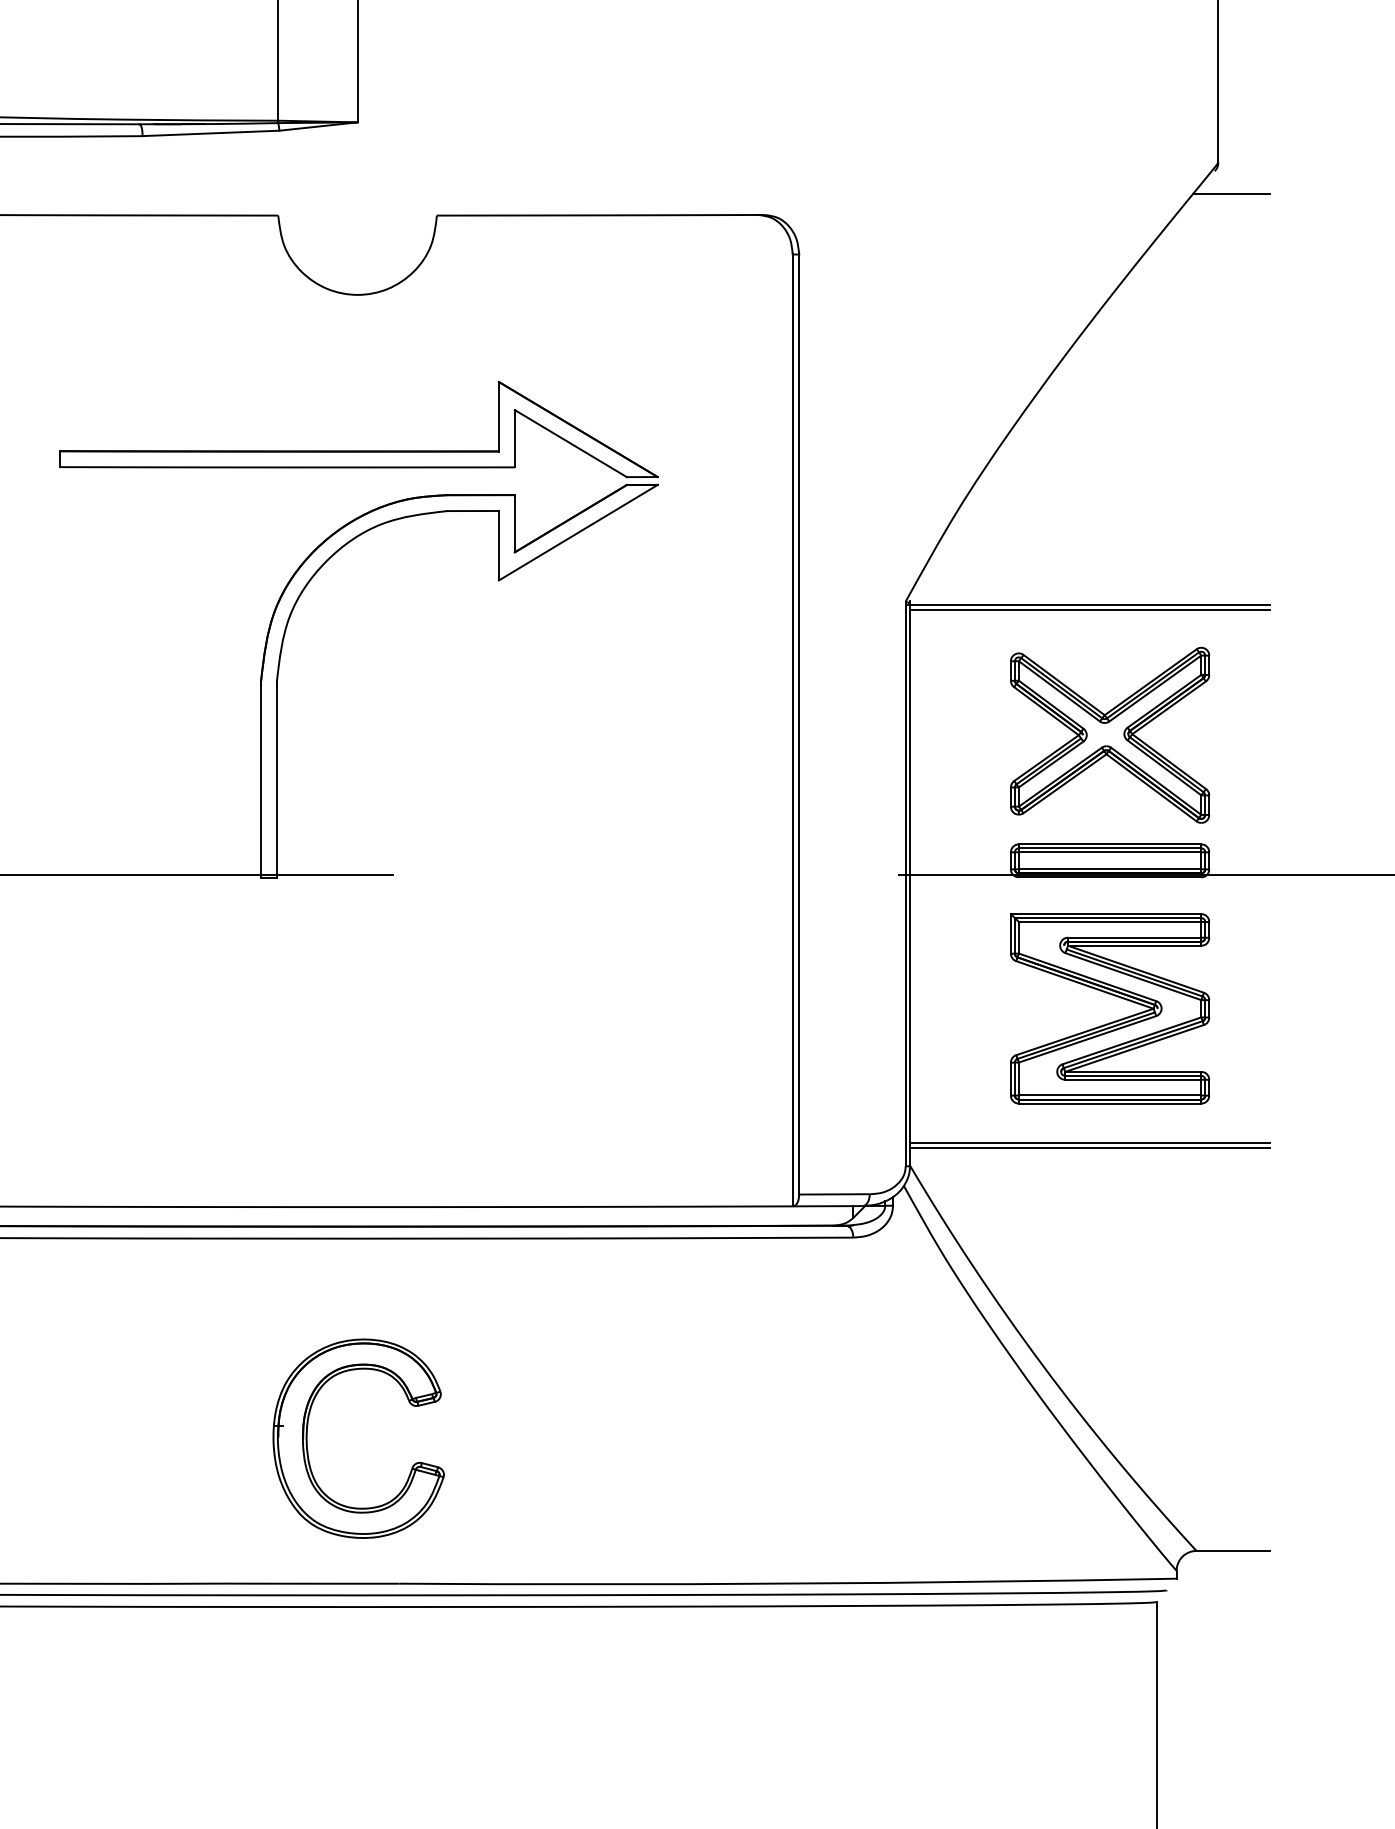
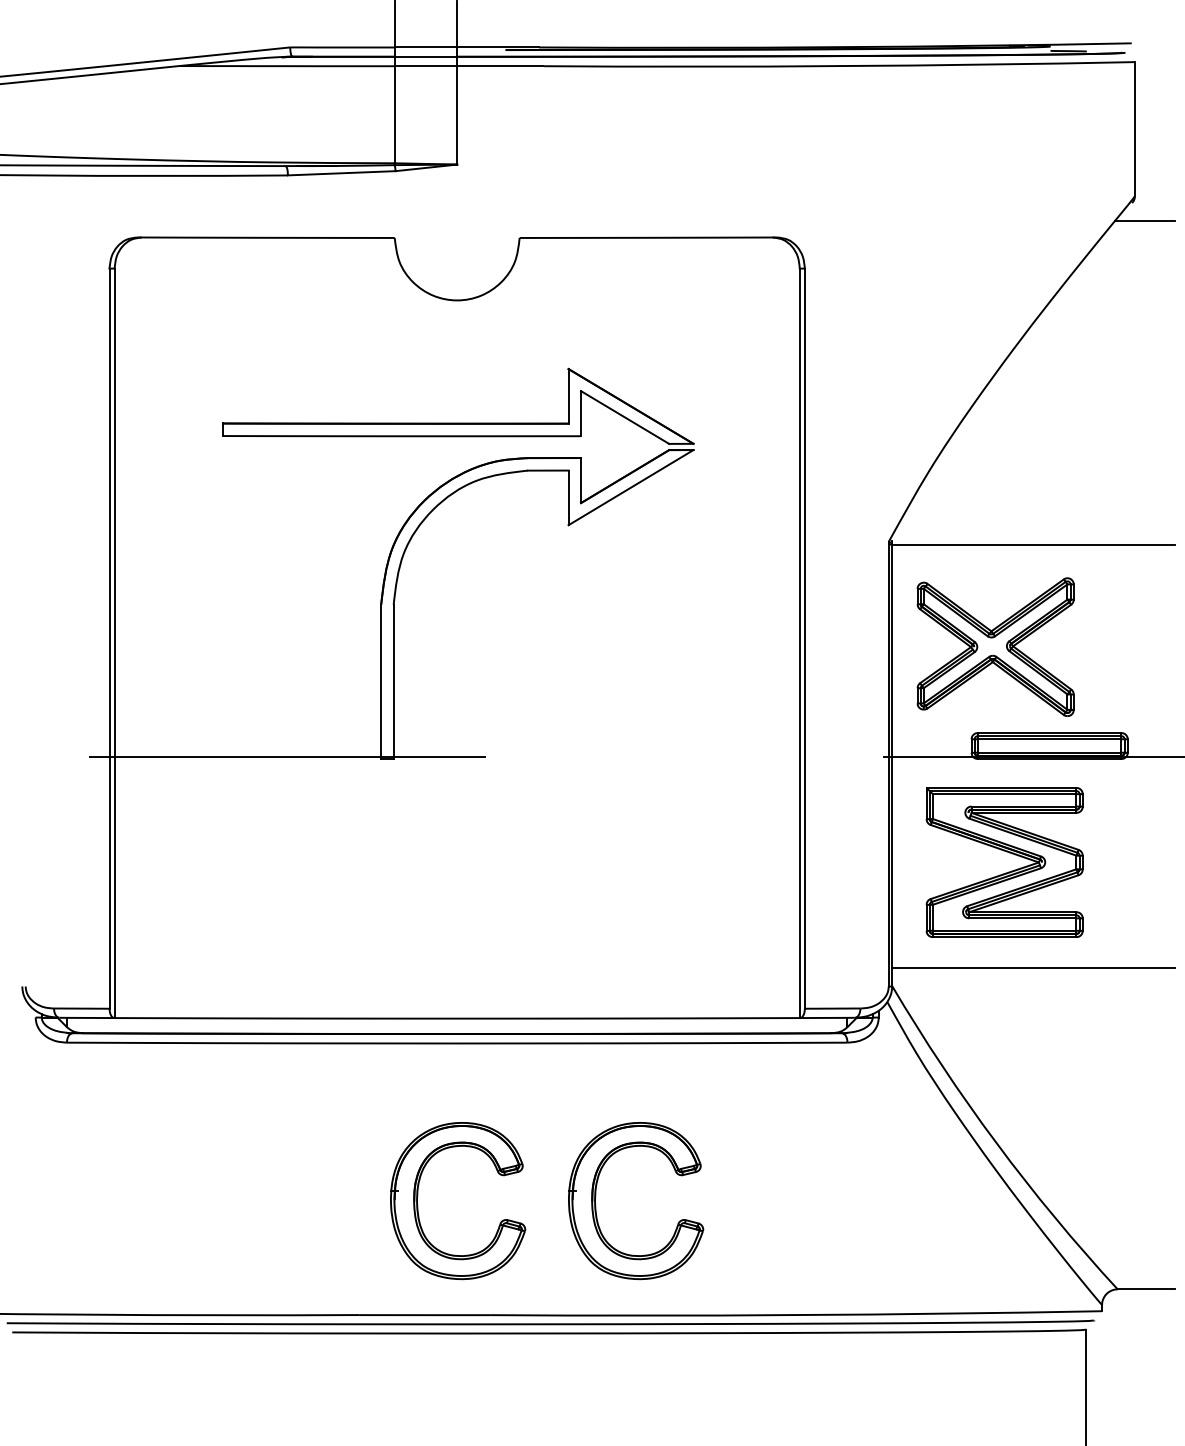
line: (1089, 609) -> (1033, 548), removed
part: (1109, 734) -> (995, 646), moved
part: (1114, 1020) -> (1008, 871), moved
line: (1089, 1147) -> (1033, 971), removed
part: (534, 1444) -> (596, 1205), added

